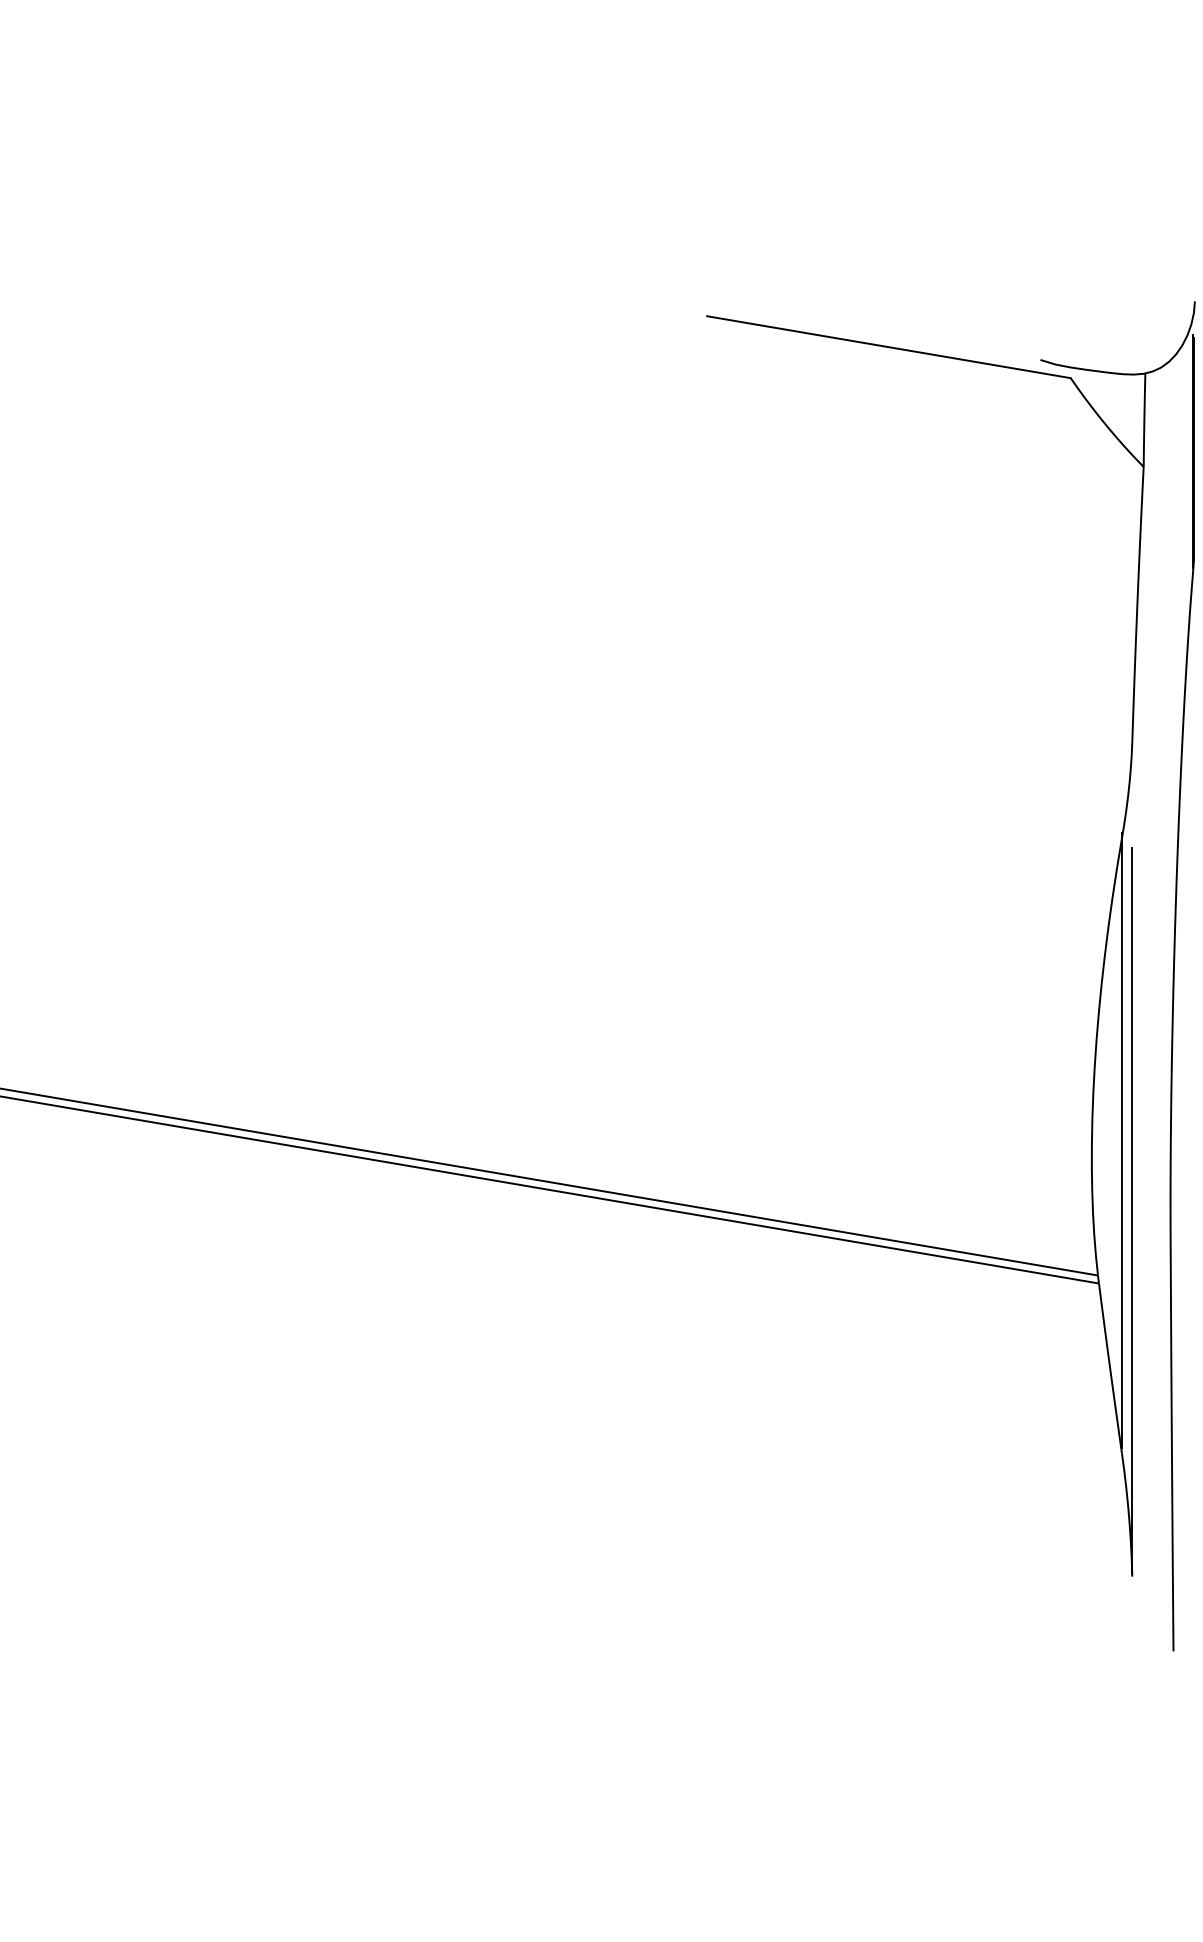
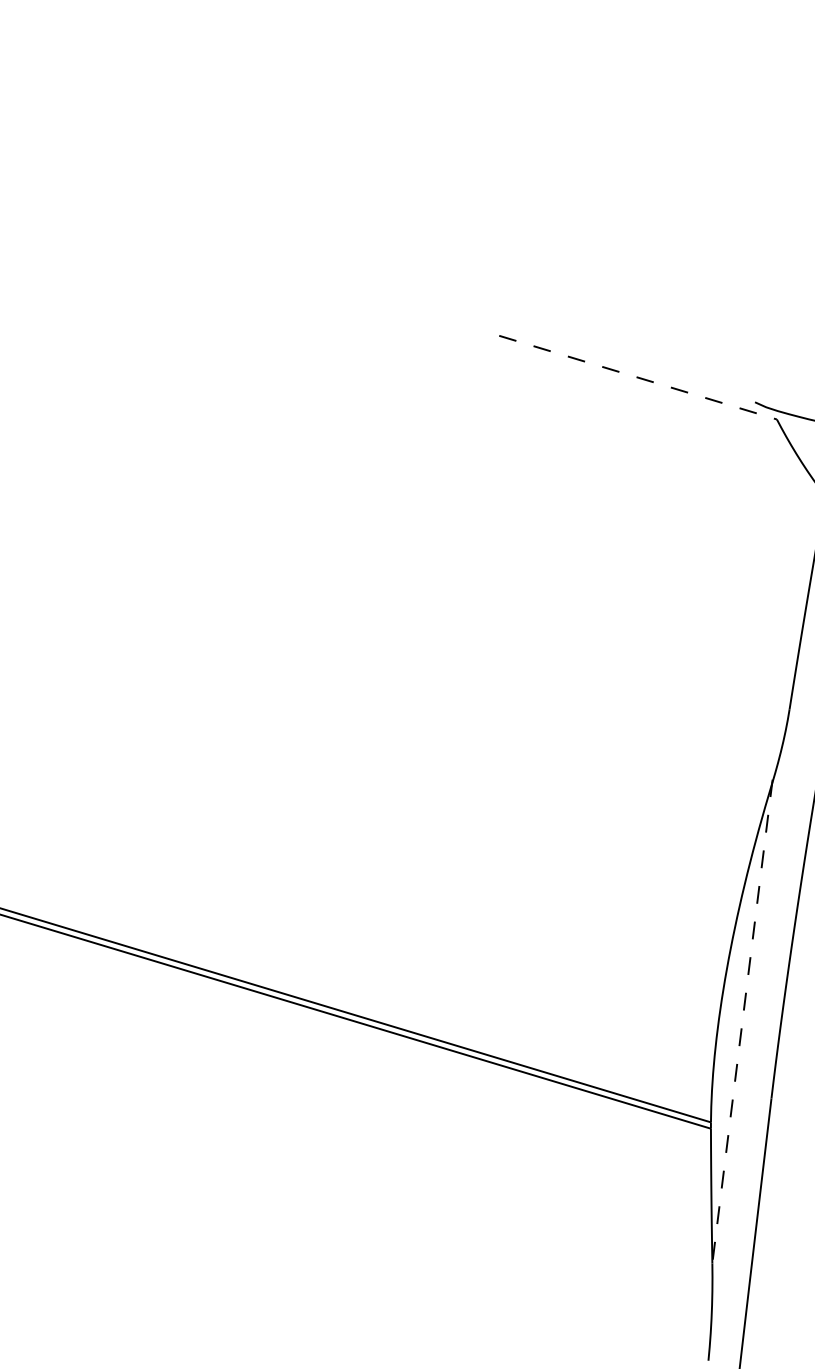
line: (889, 347) -> (638, 377), solid -> dashed
line: (1121, 1140) -> (742, 1019), solid -> dashed
line: (1132, 1210) -> (744, 1074), removed

